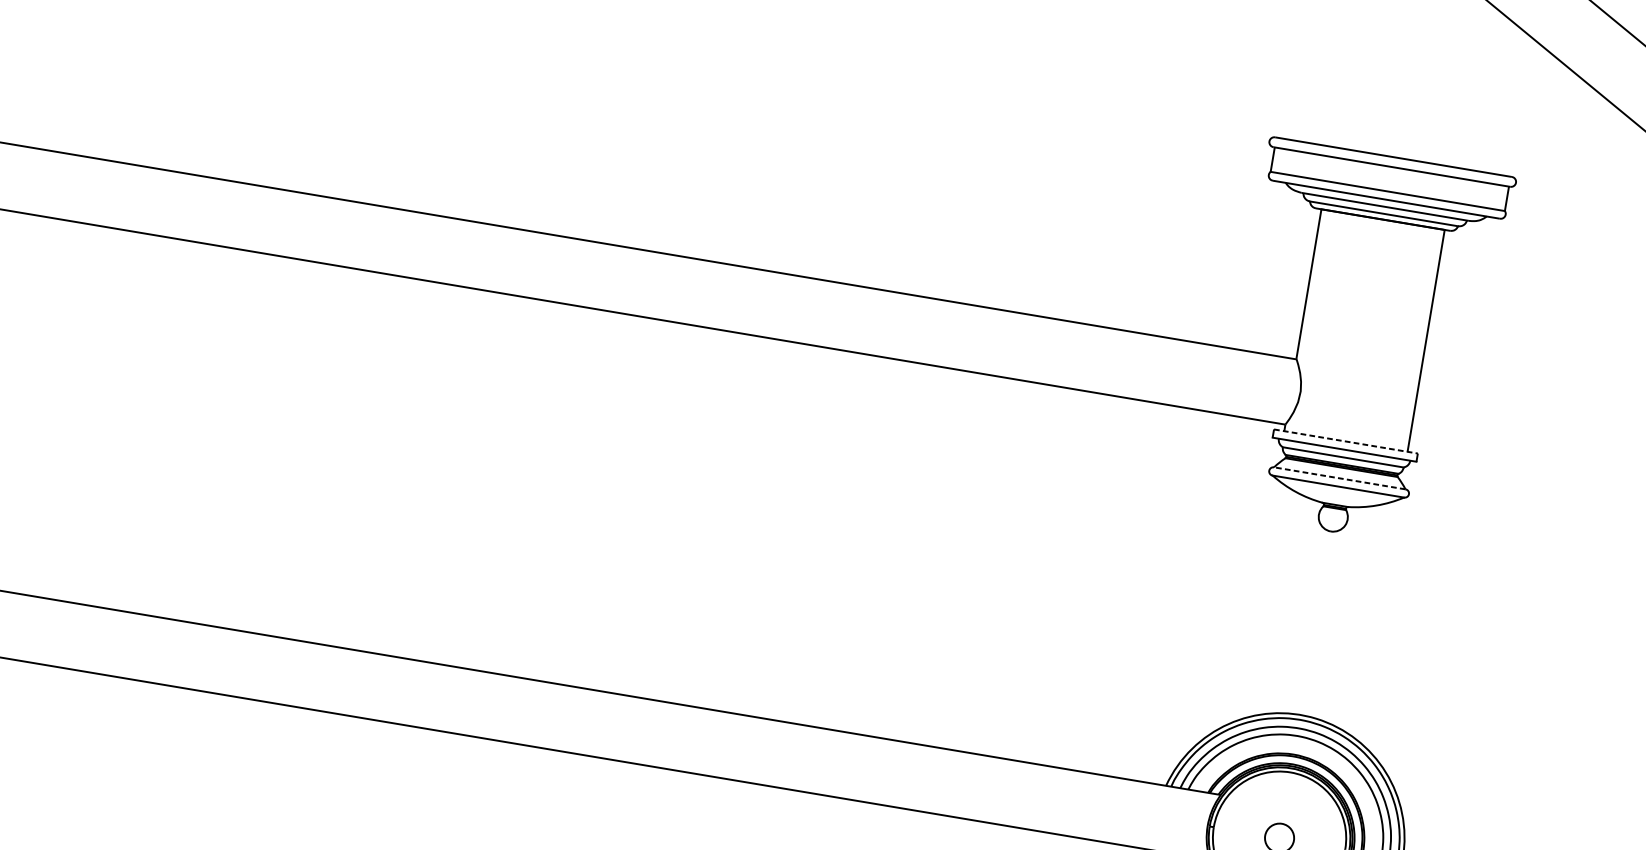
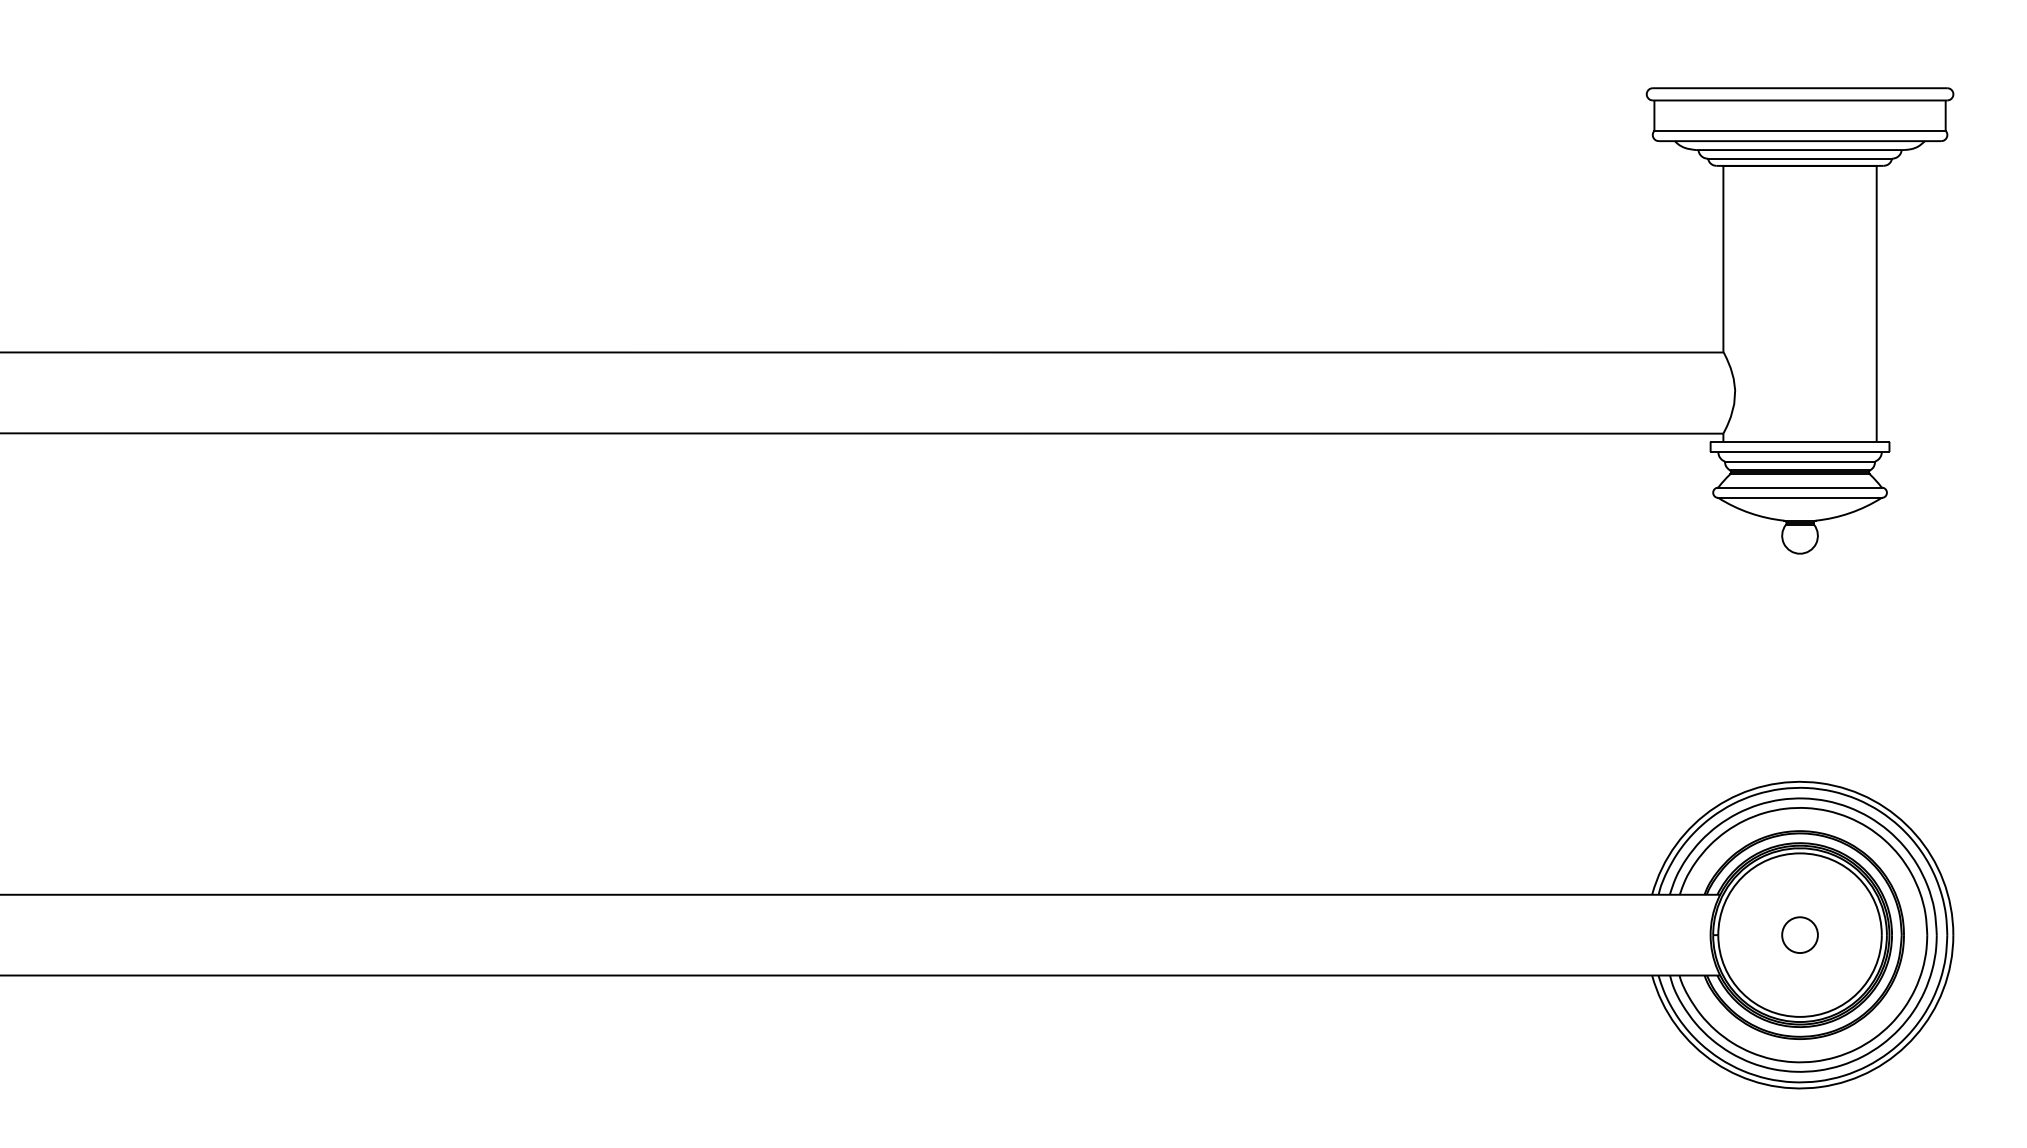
line: (1346, 441) -> (1800, 441), dashed -> solid
line: (1340, 478) -> (1800, 487), dashed -> solid

